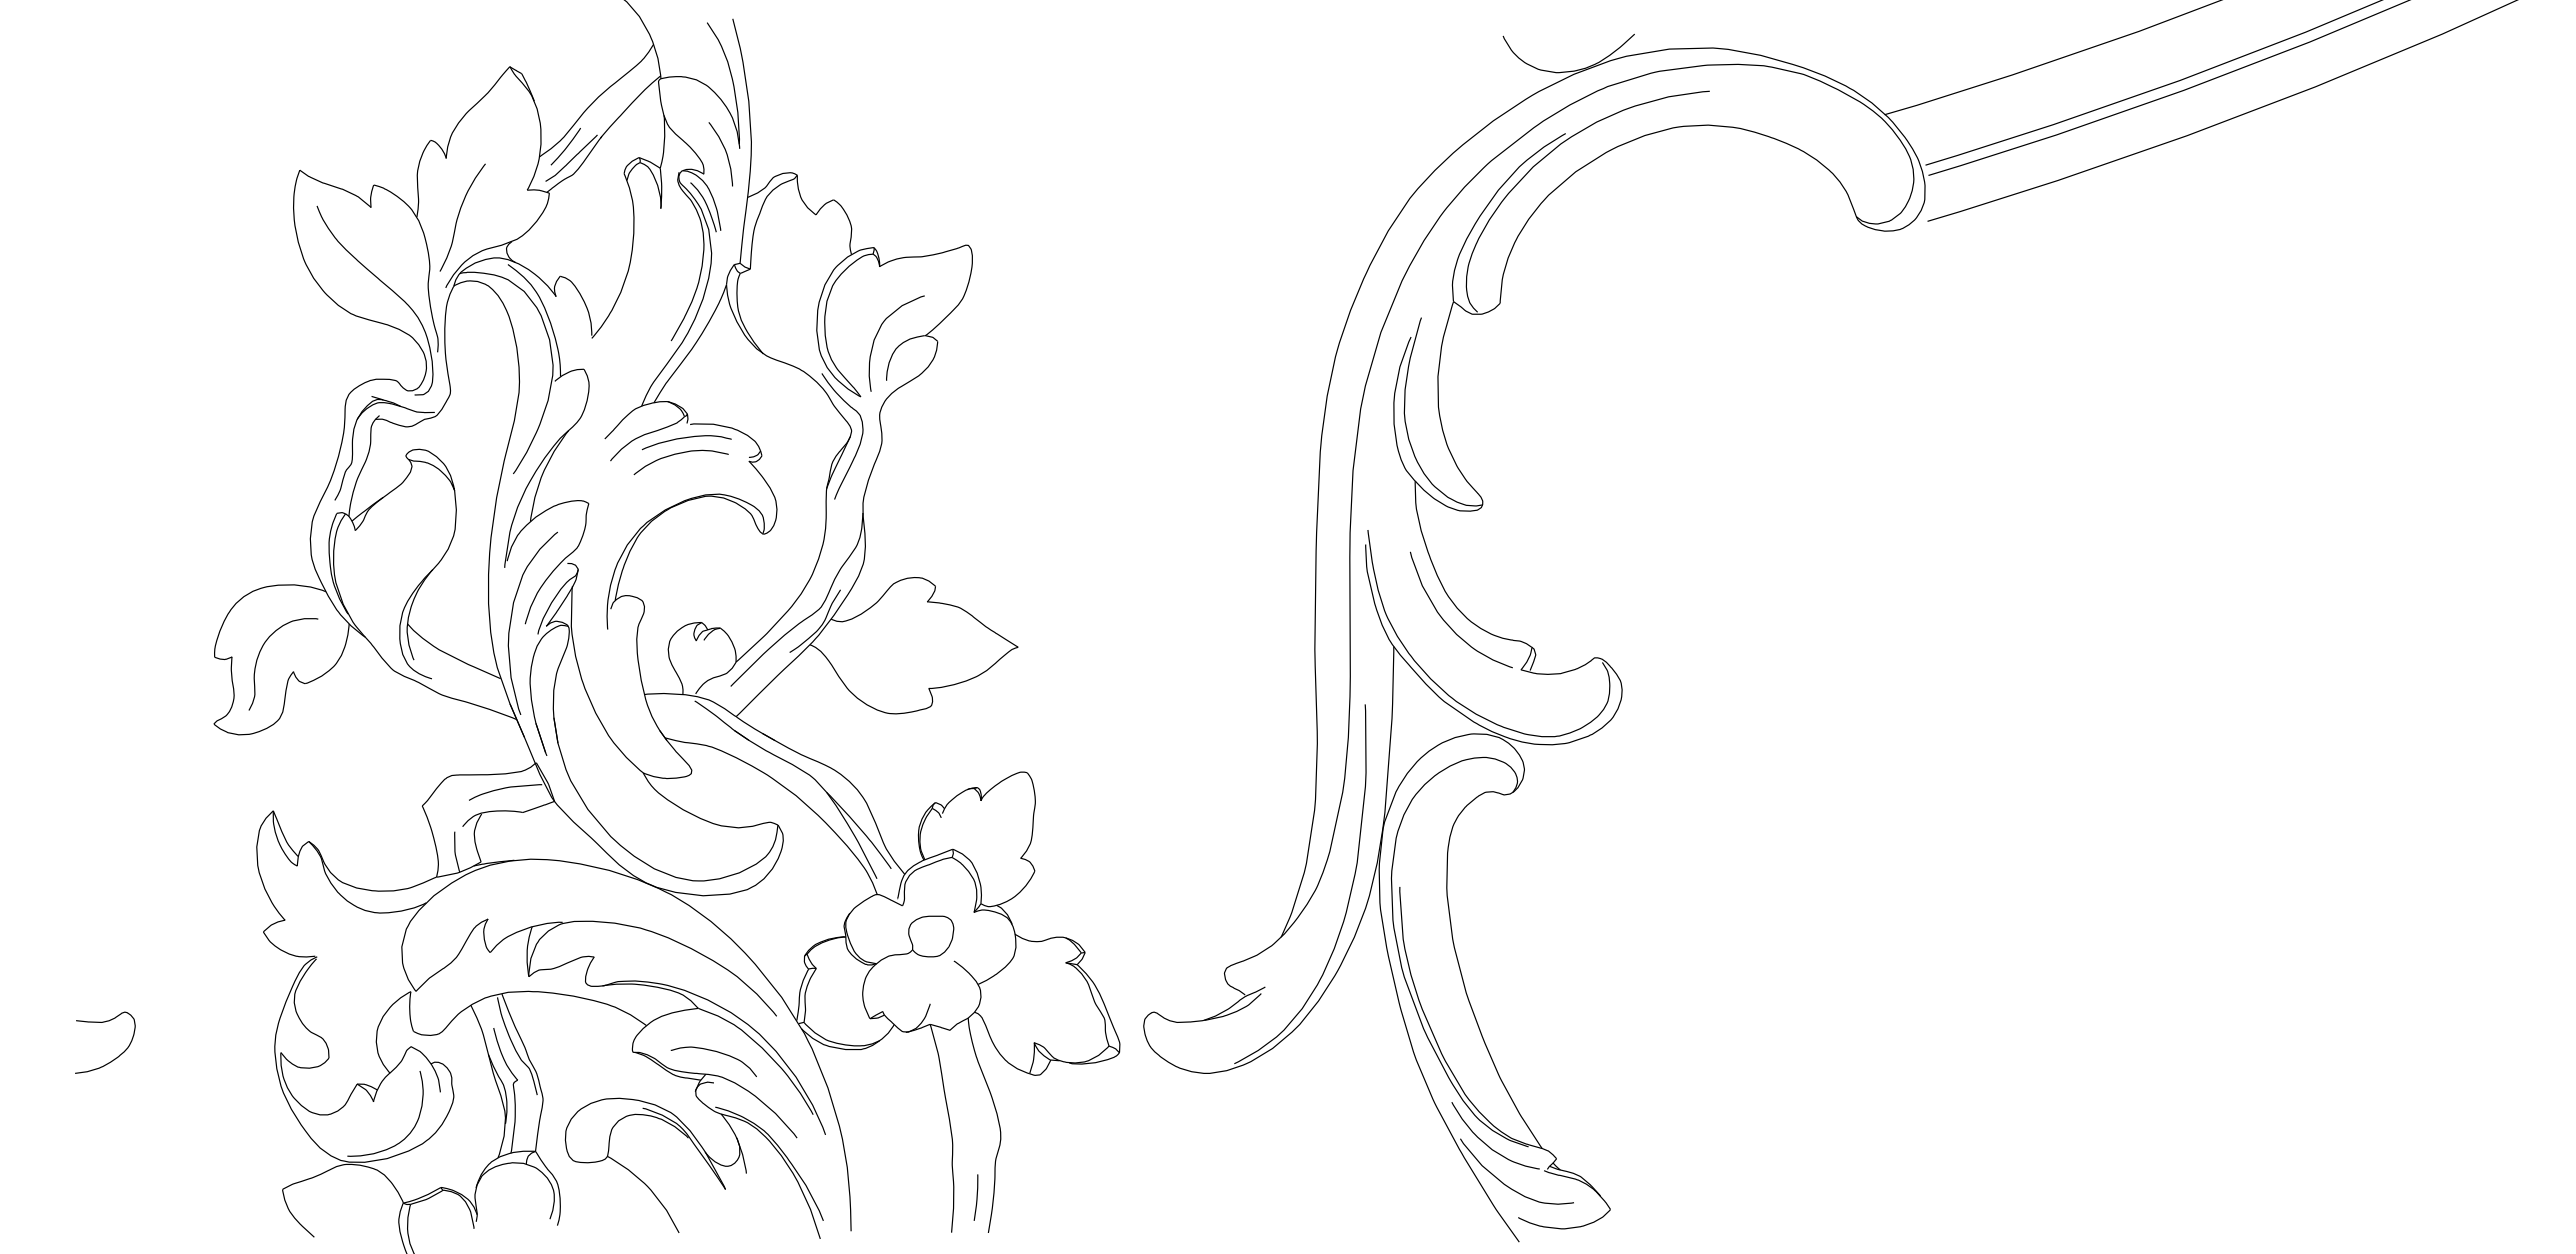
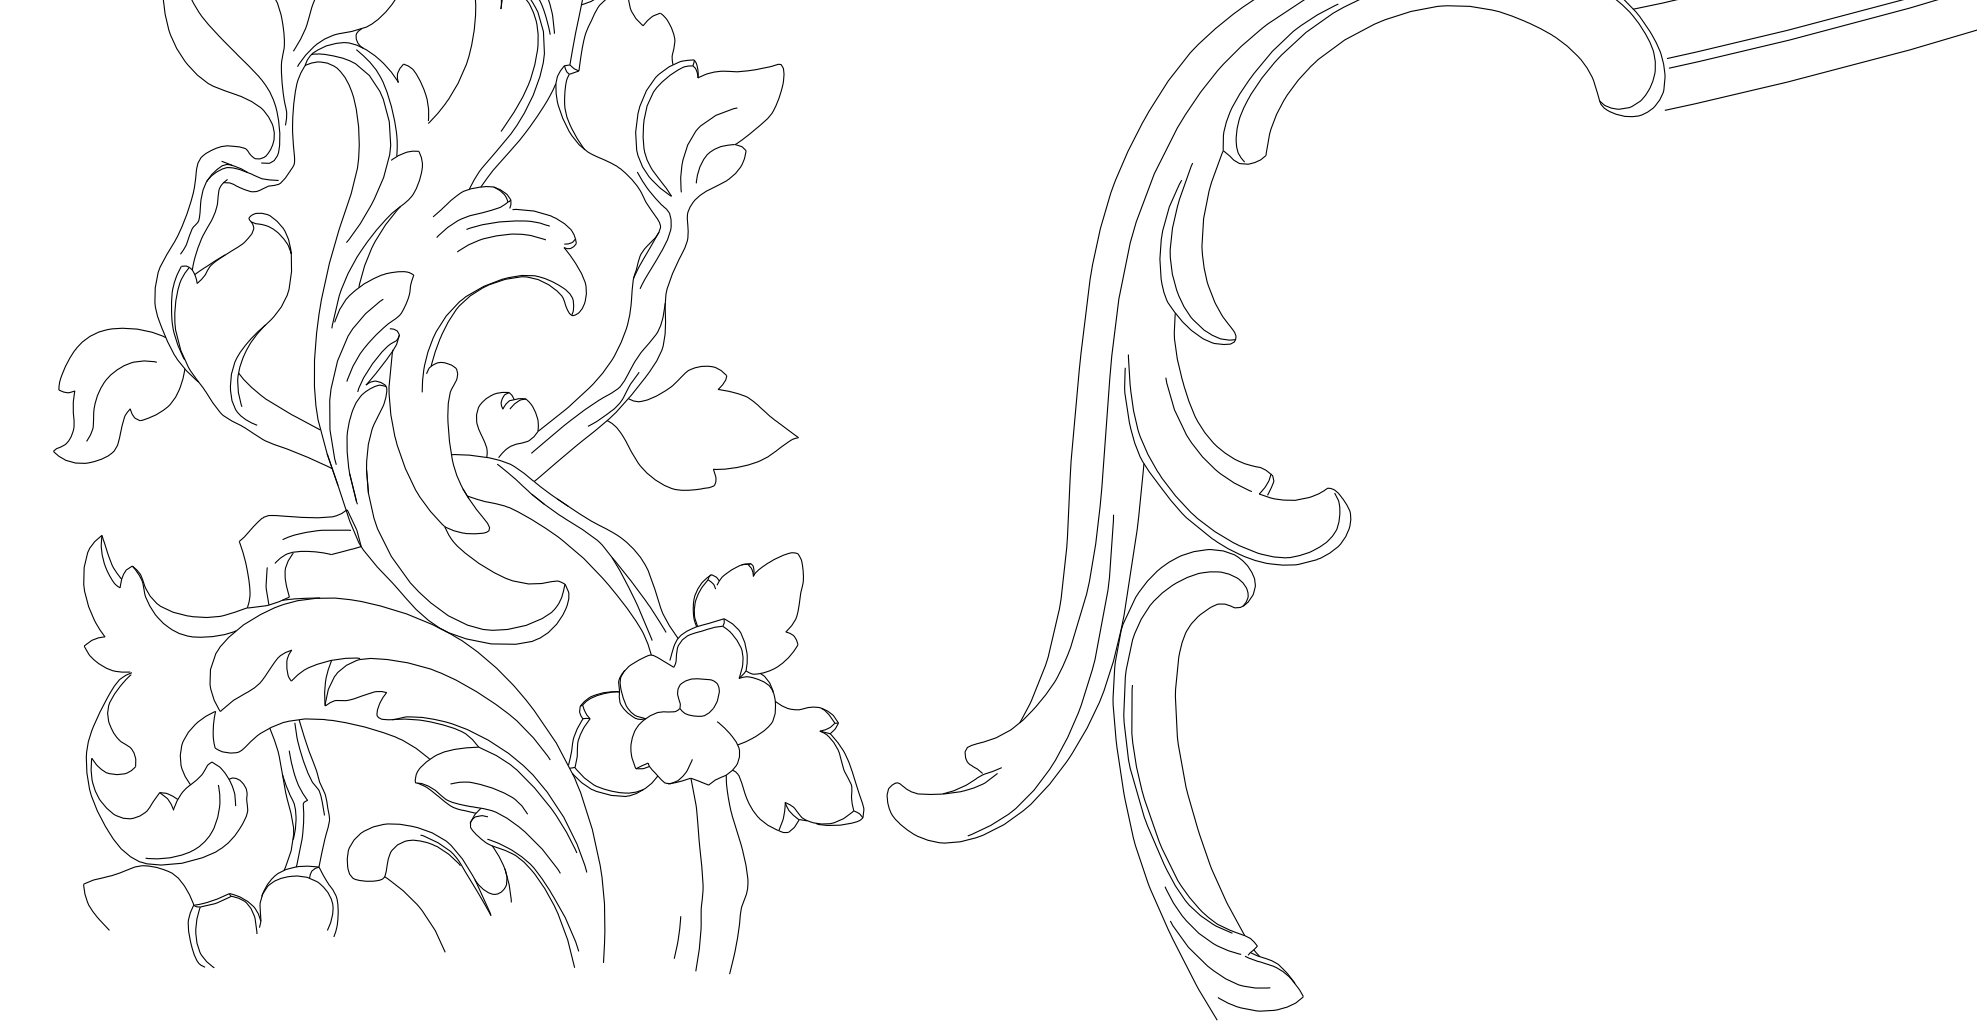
curve: (976, 1197) -> (677, 937), moved

